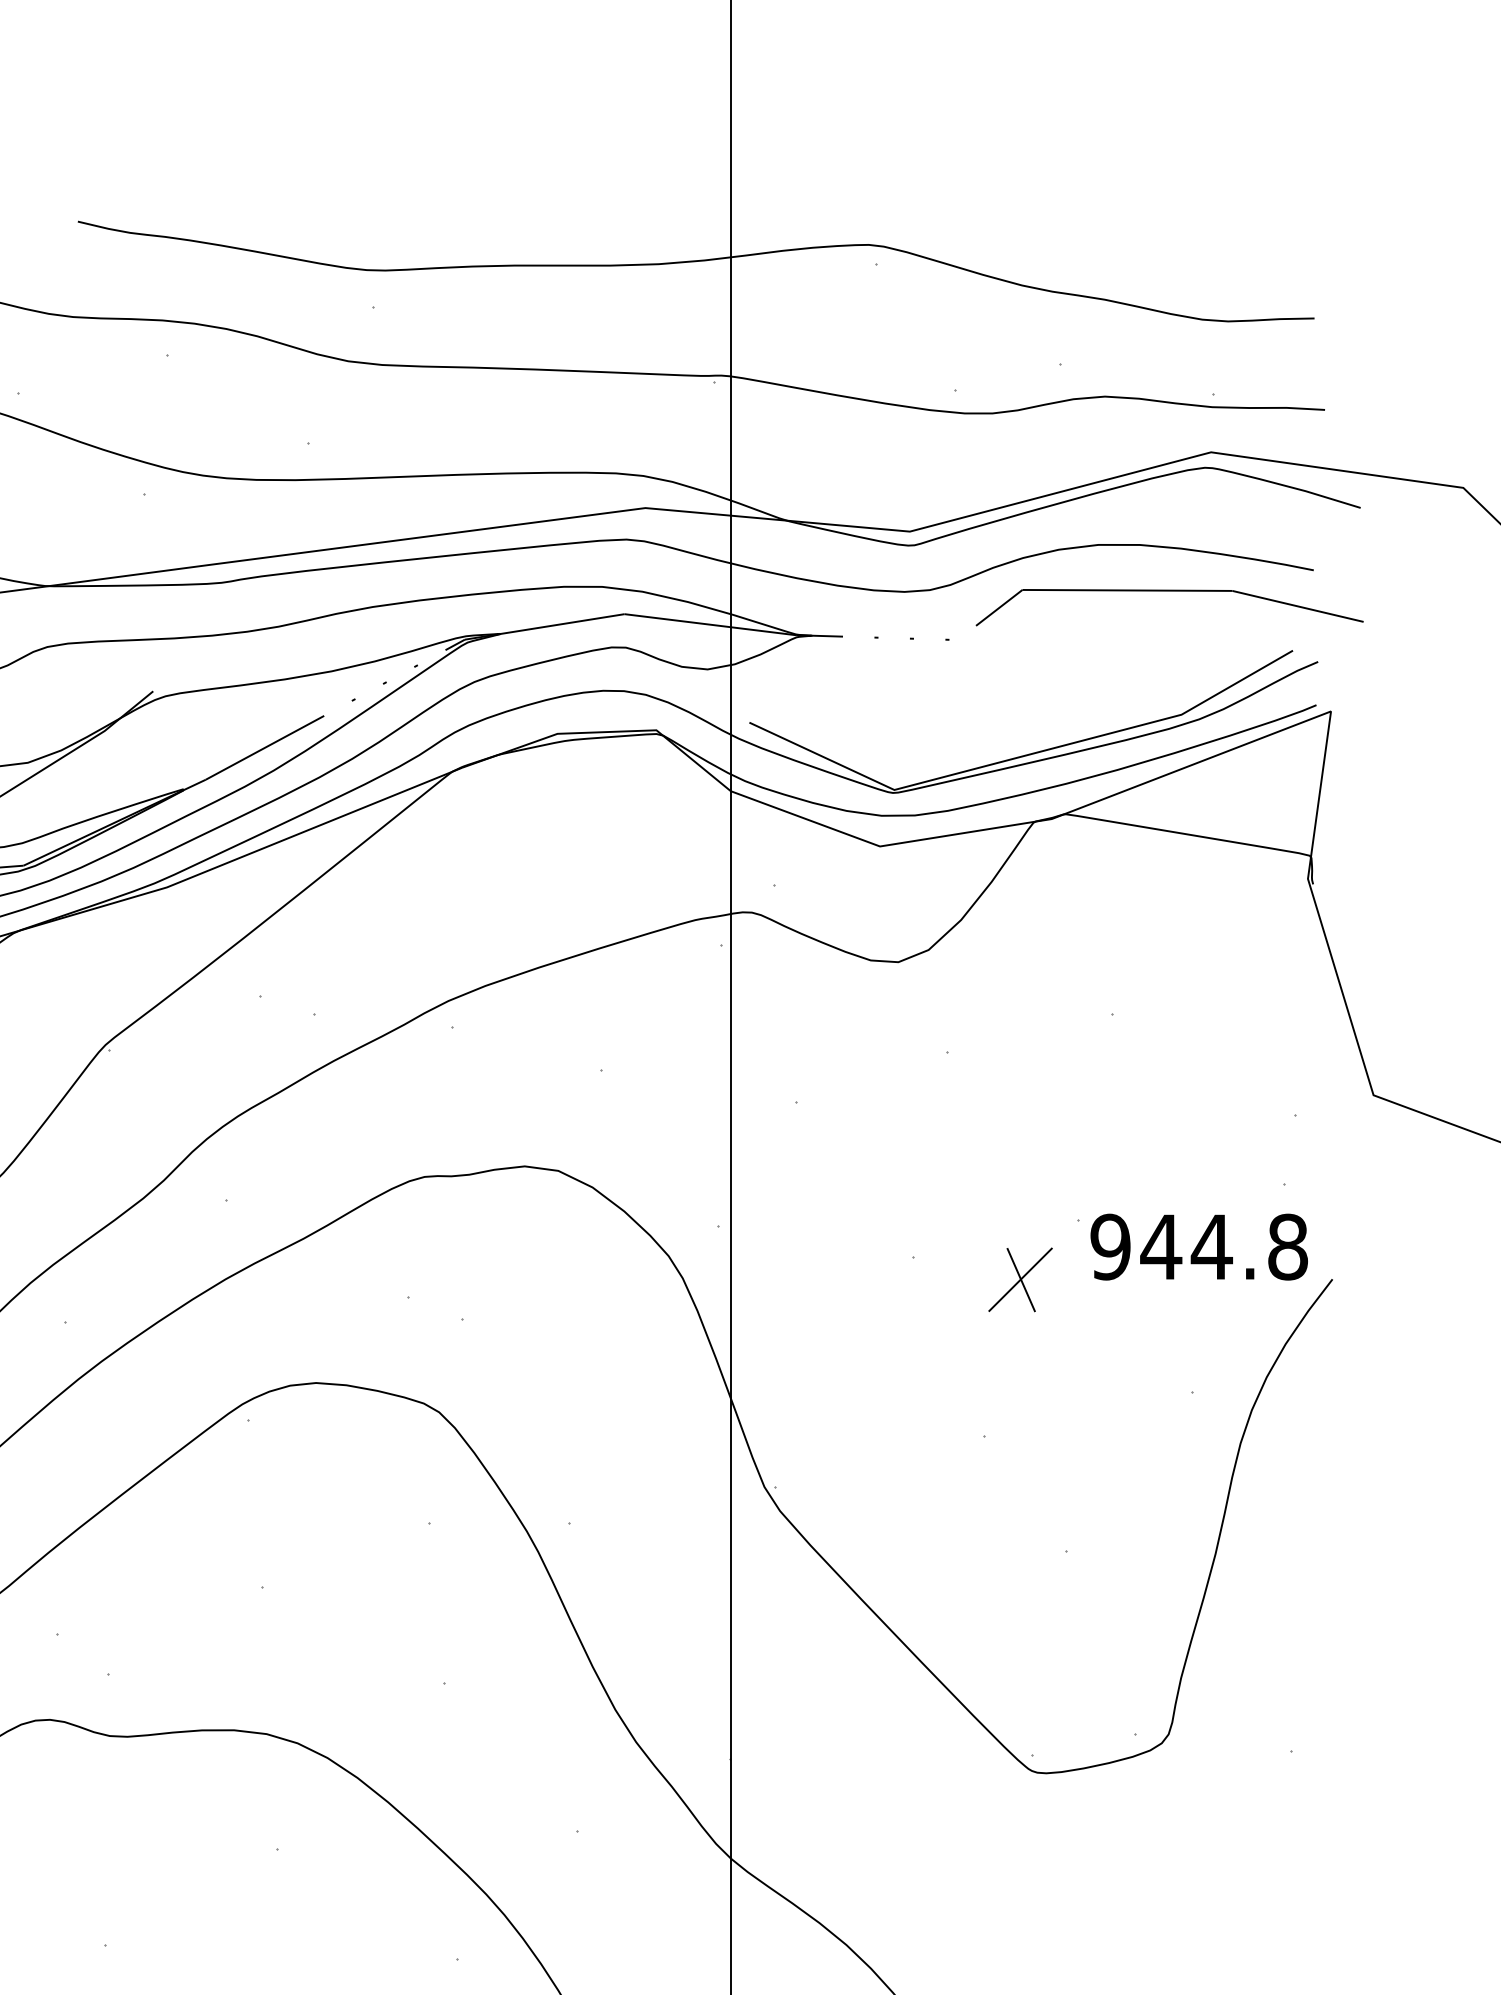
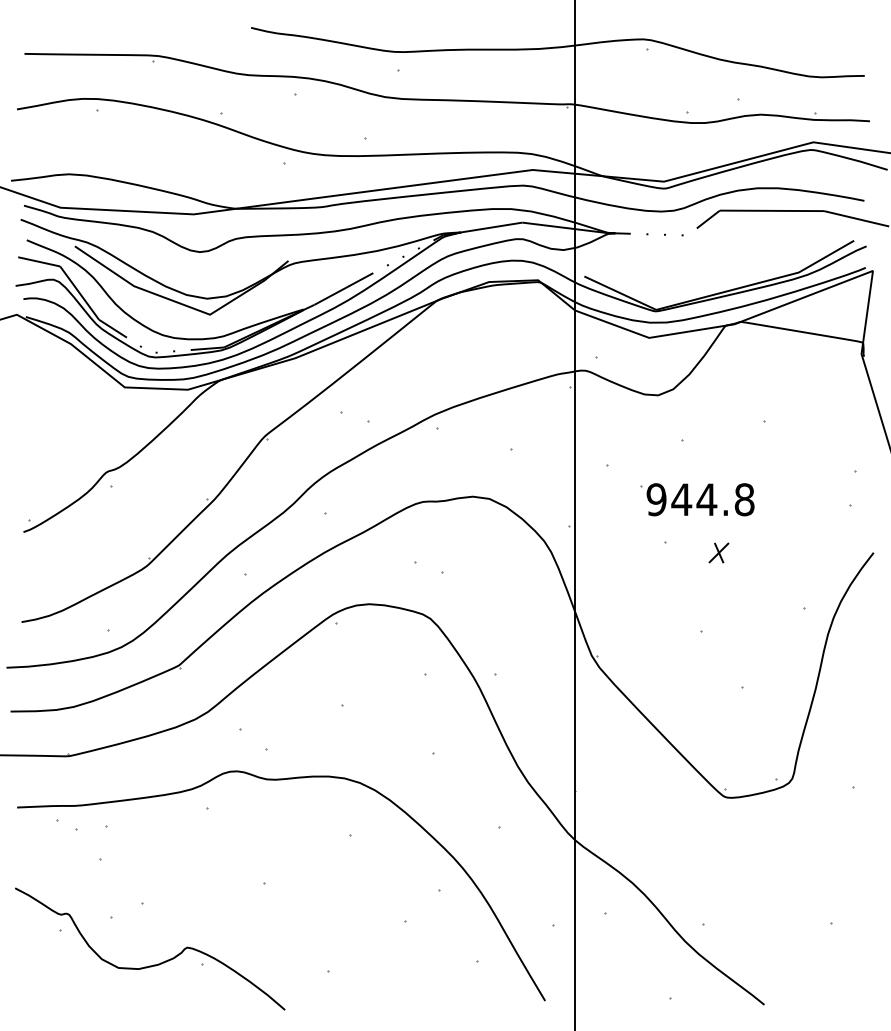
part: (1193, 1246) -> (697, 499), moved
part: (1019, 1278) -> (718, 552), size x0.6

